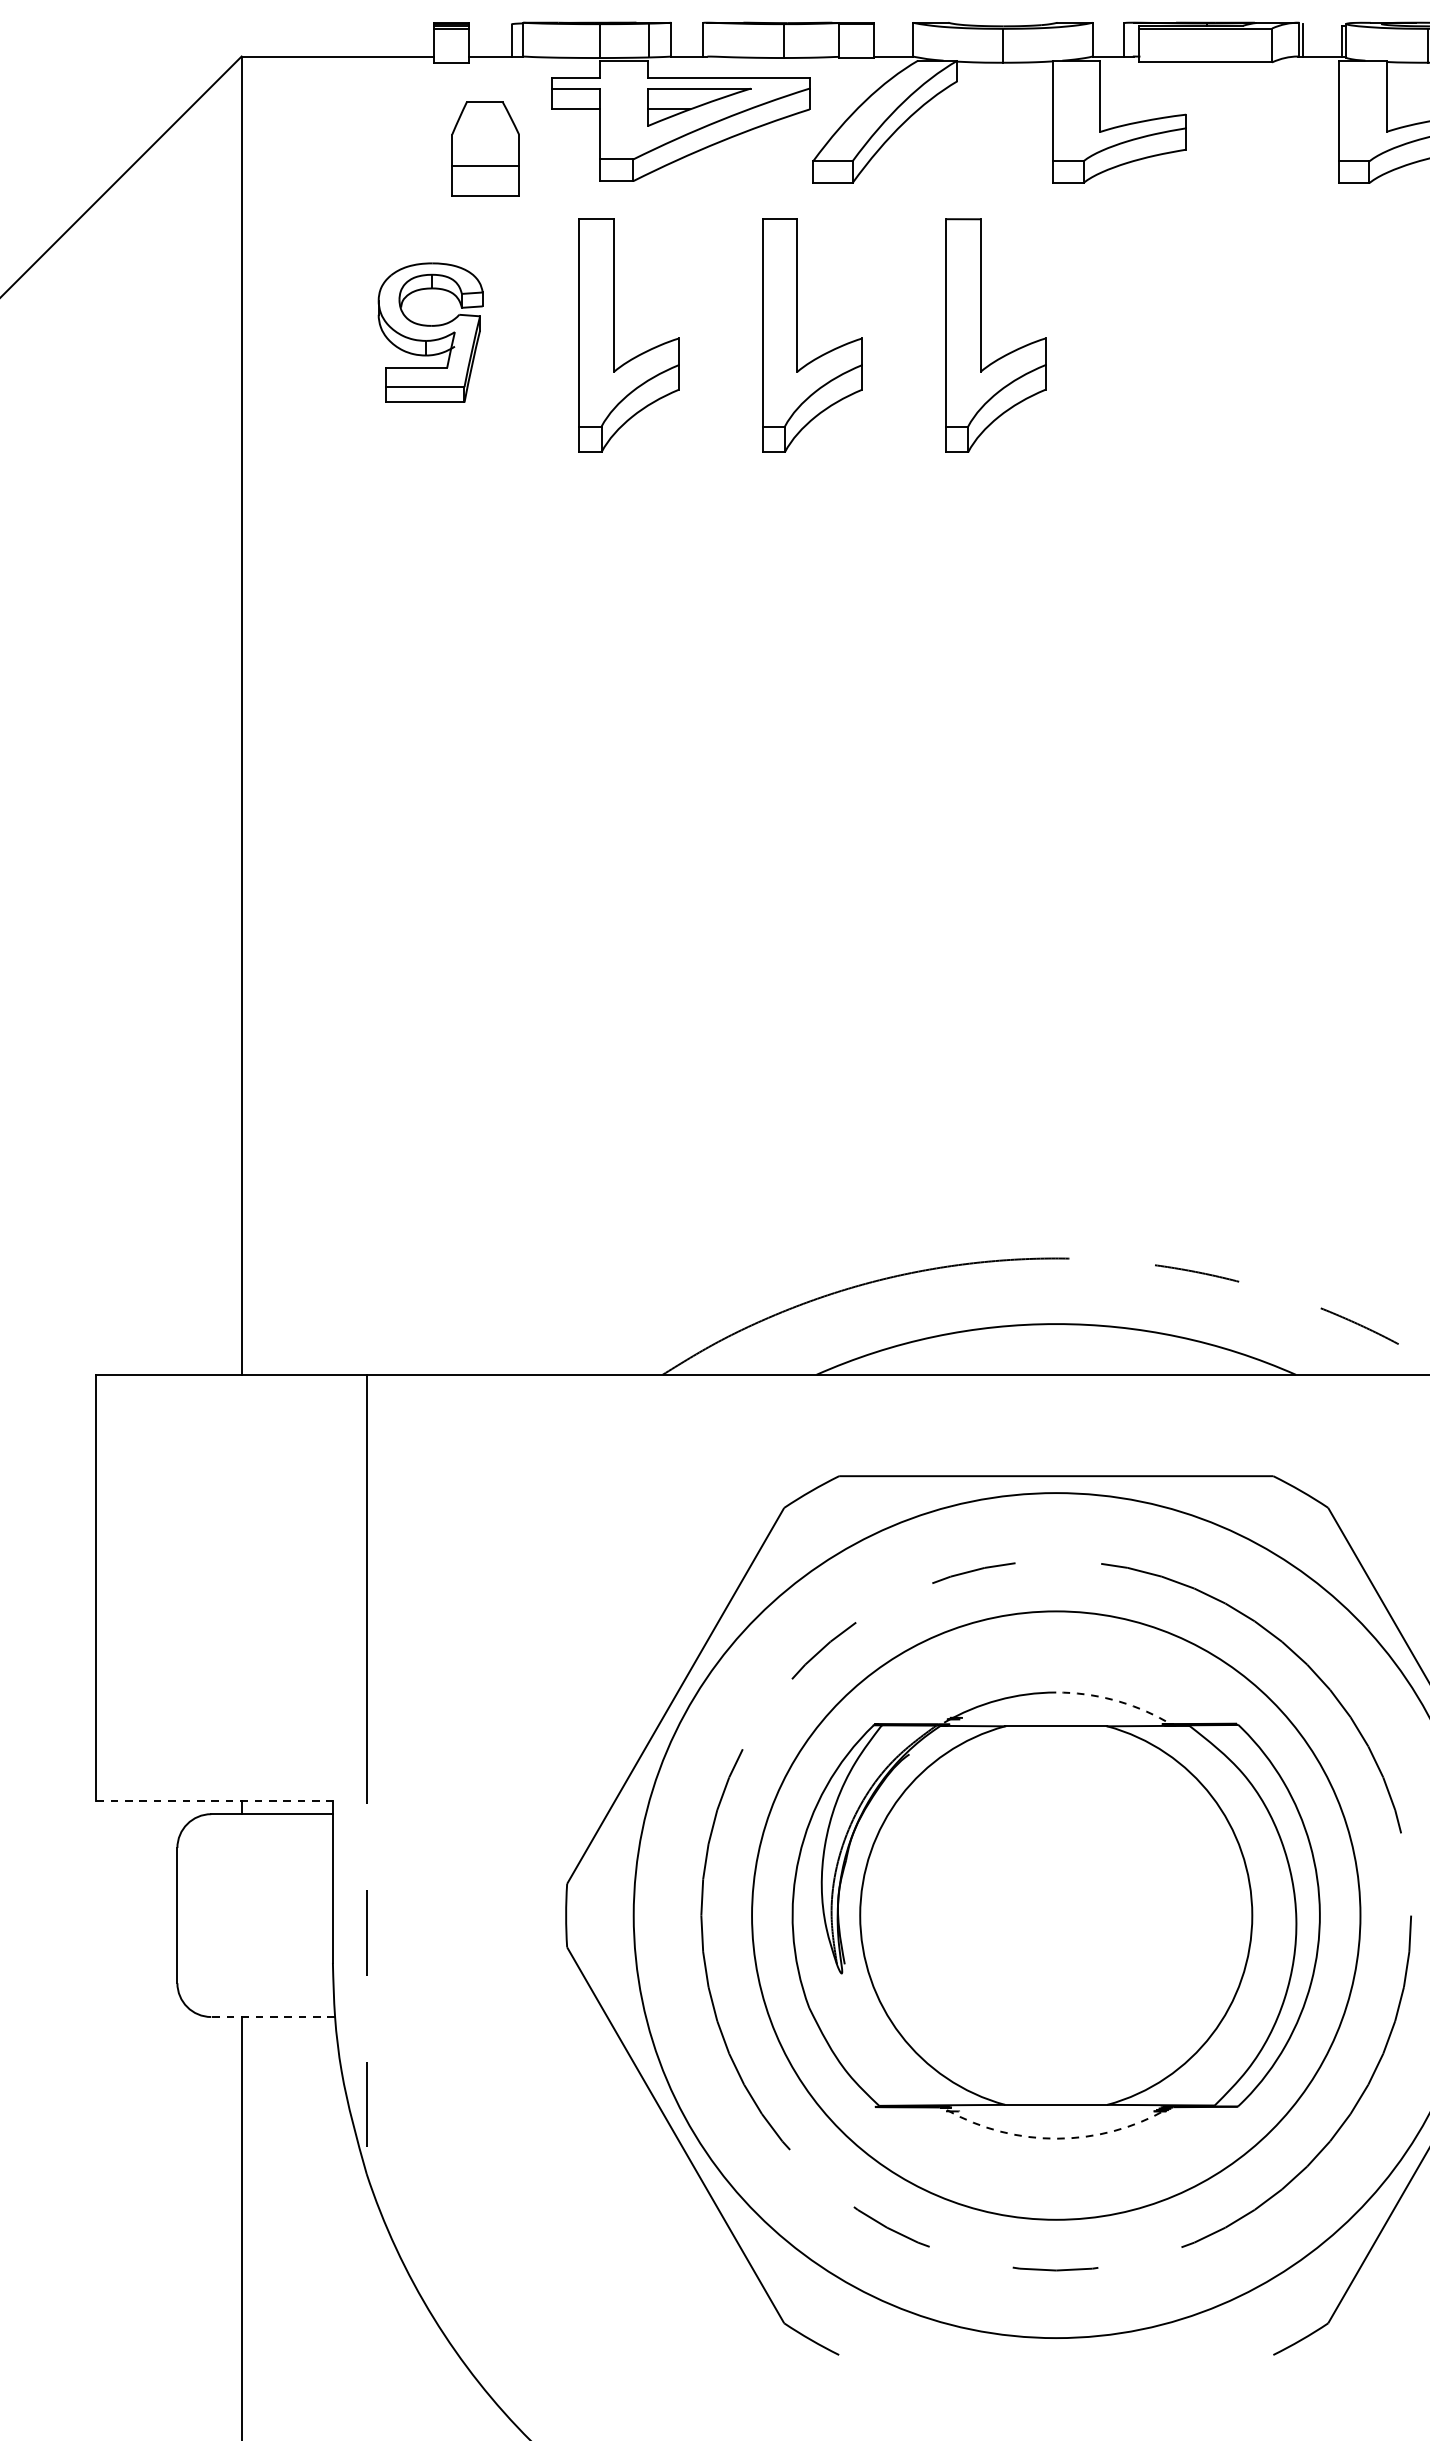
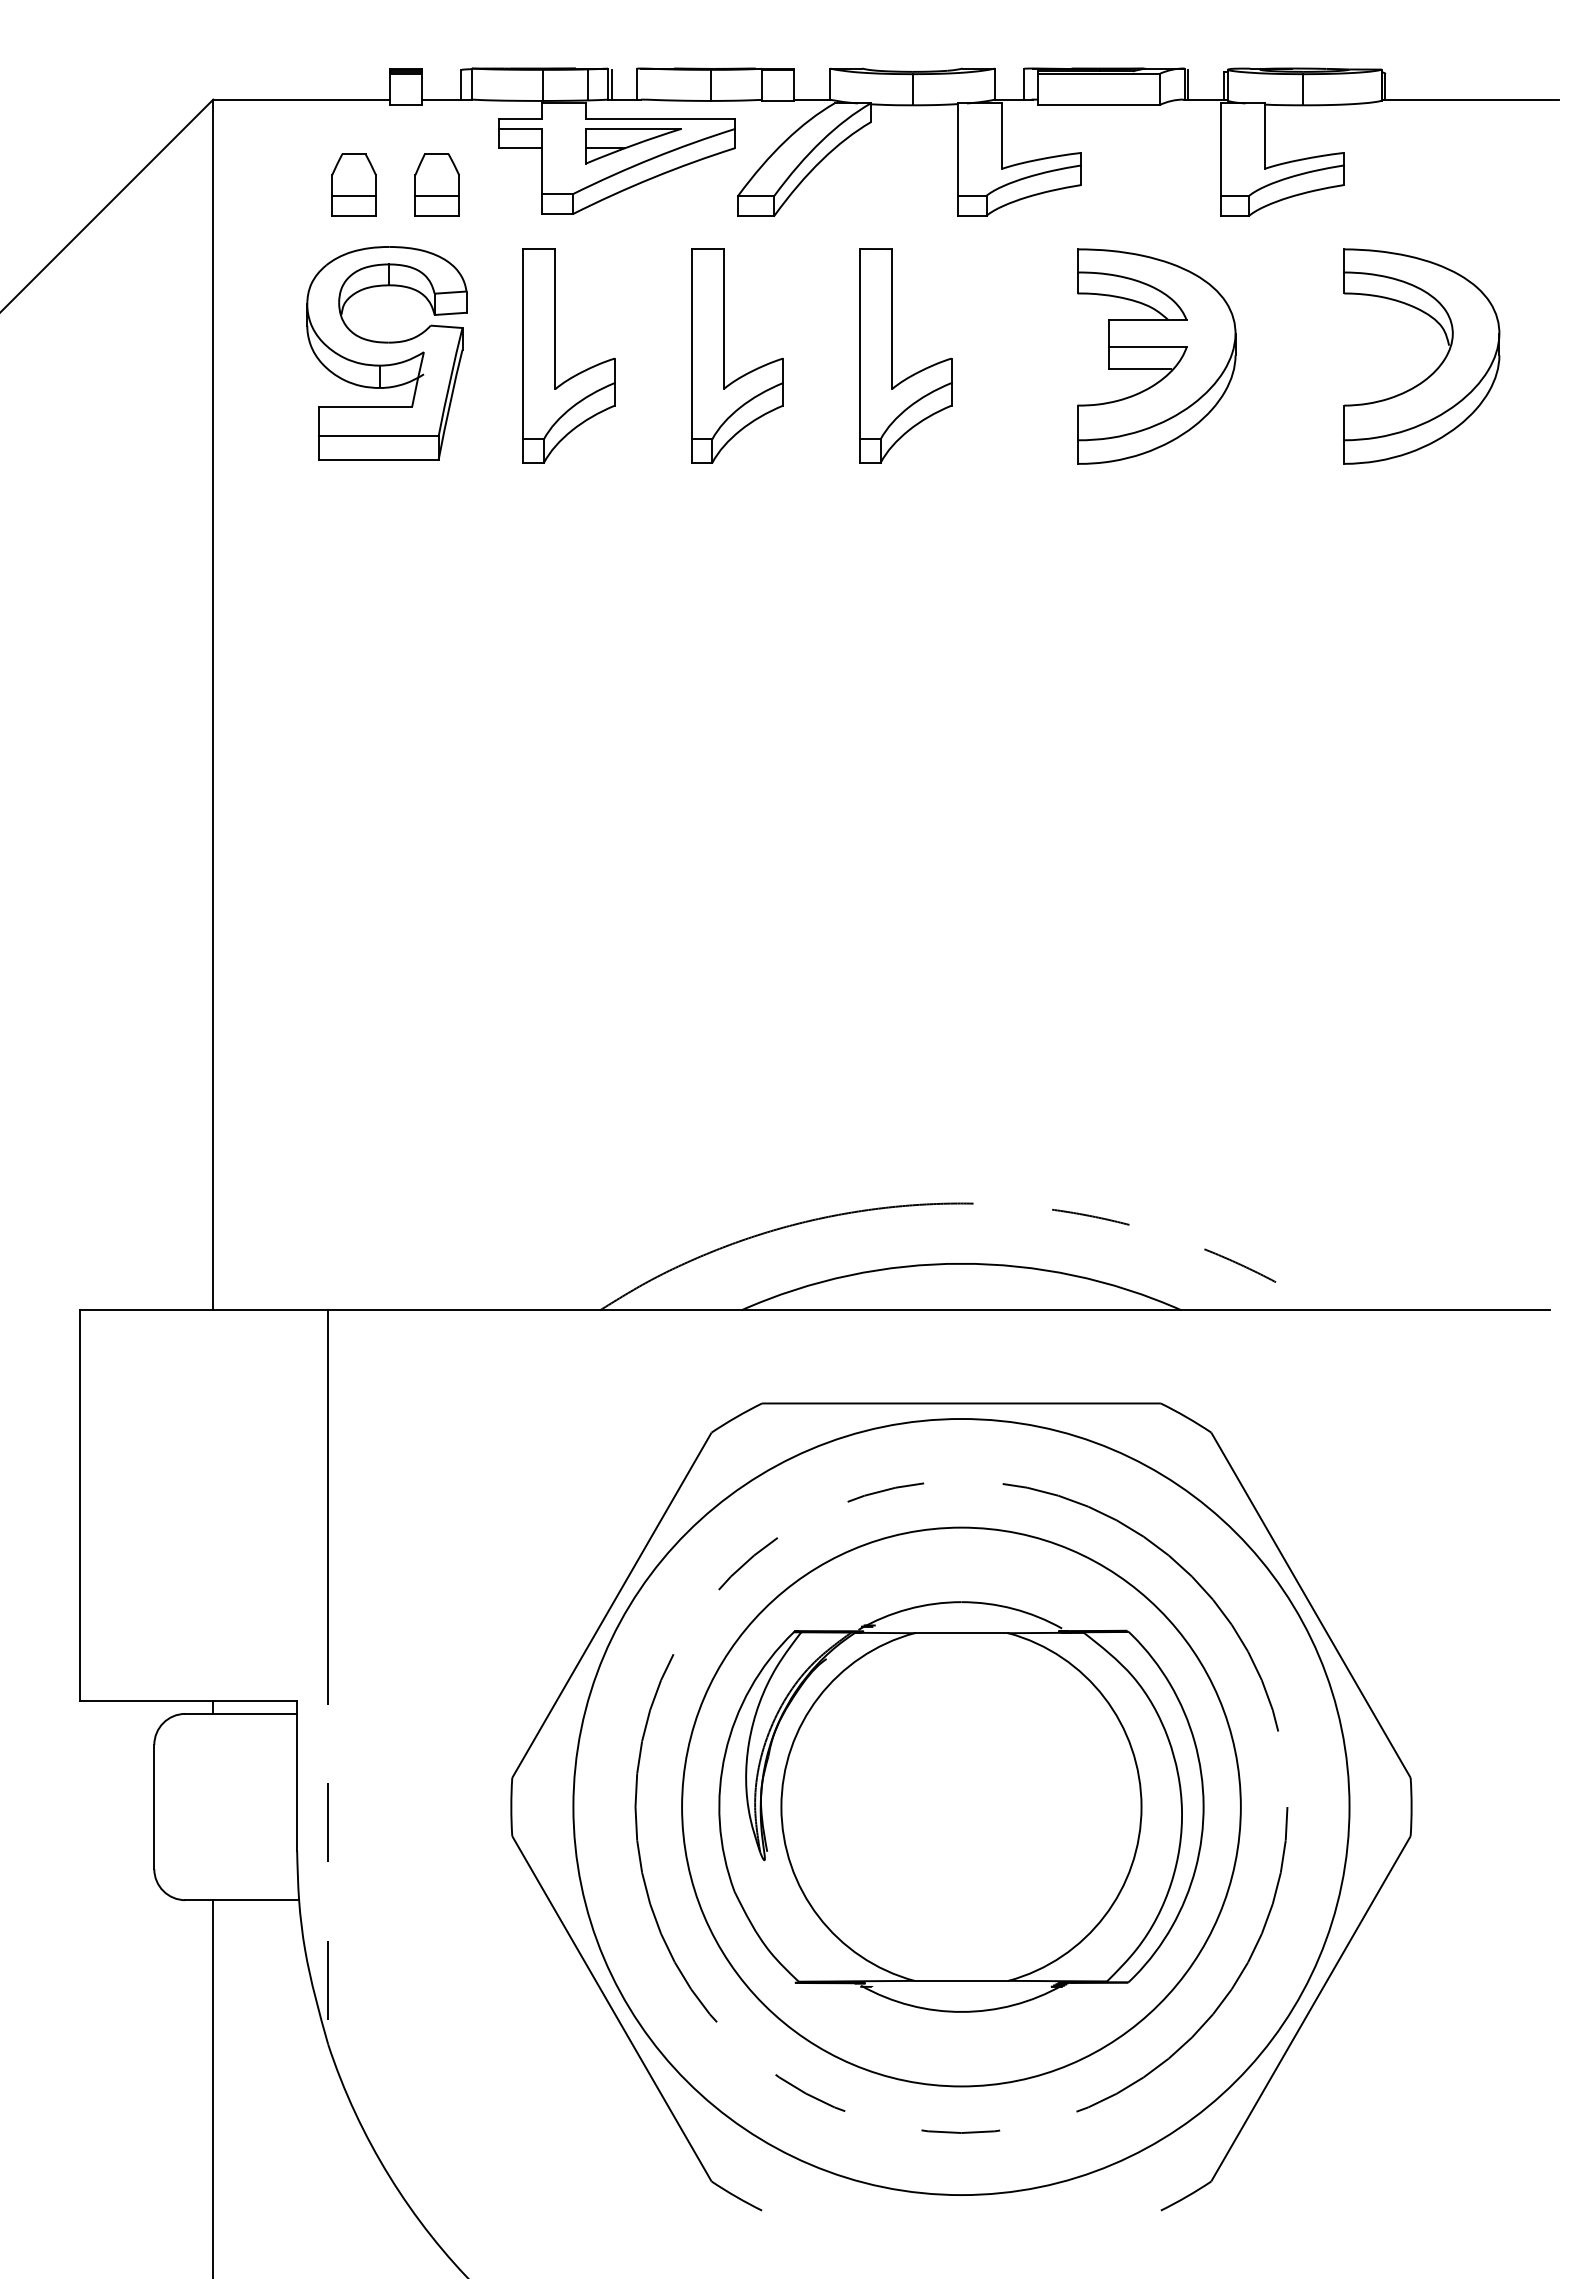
line: (675, 40) -> (611, 84), added
part: (394, 148) -> (353, 184), added
part: (484, 148) -> (436, 184), size x0.71
part: (430, 332) -> (386, 353), size x1.67
part: (1268, 336) -> (1156, 356), added
arc: (1112, 1699) -> (1013, 1608), dashed -> solid
line: (214, 1800) -> (188, 1701), dashed -> solid
line: (273, 2017) -> (242, 1900), dashed -> solid
arc: (1057, 2138) -> (962, 2011), dashed -> solid

